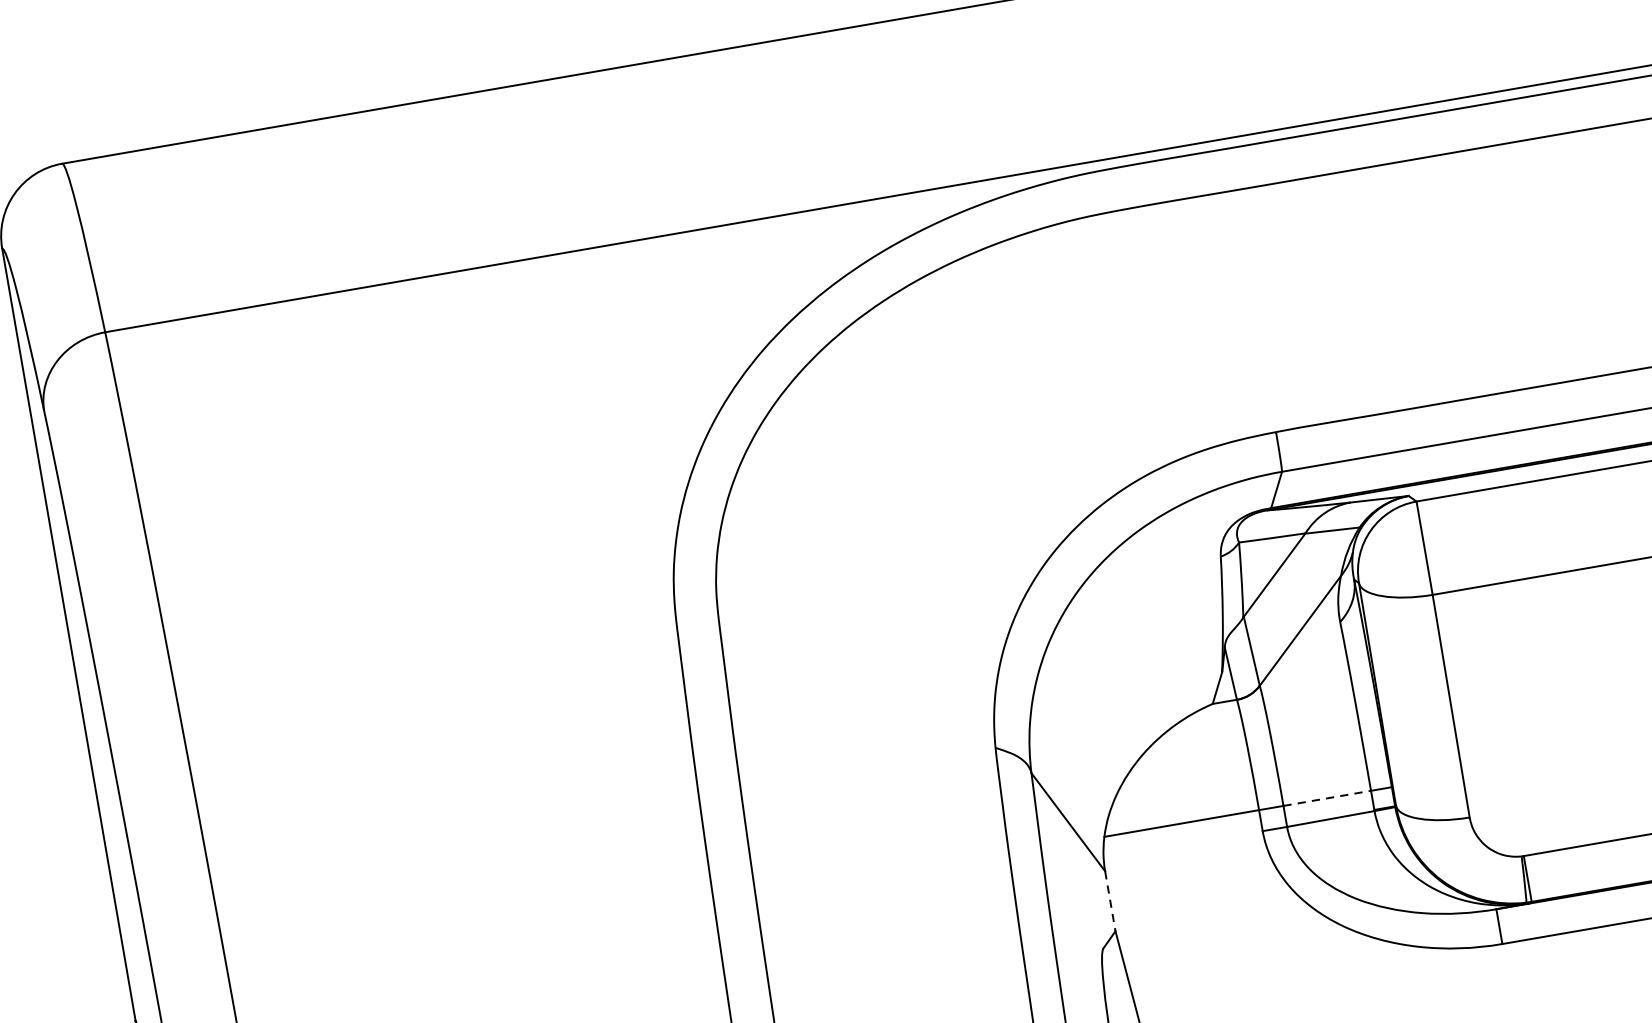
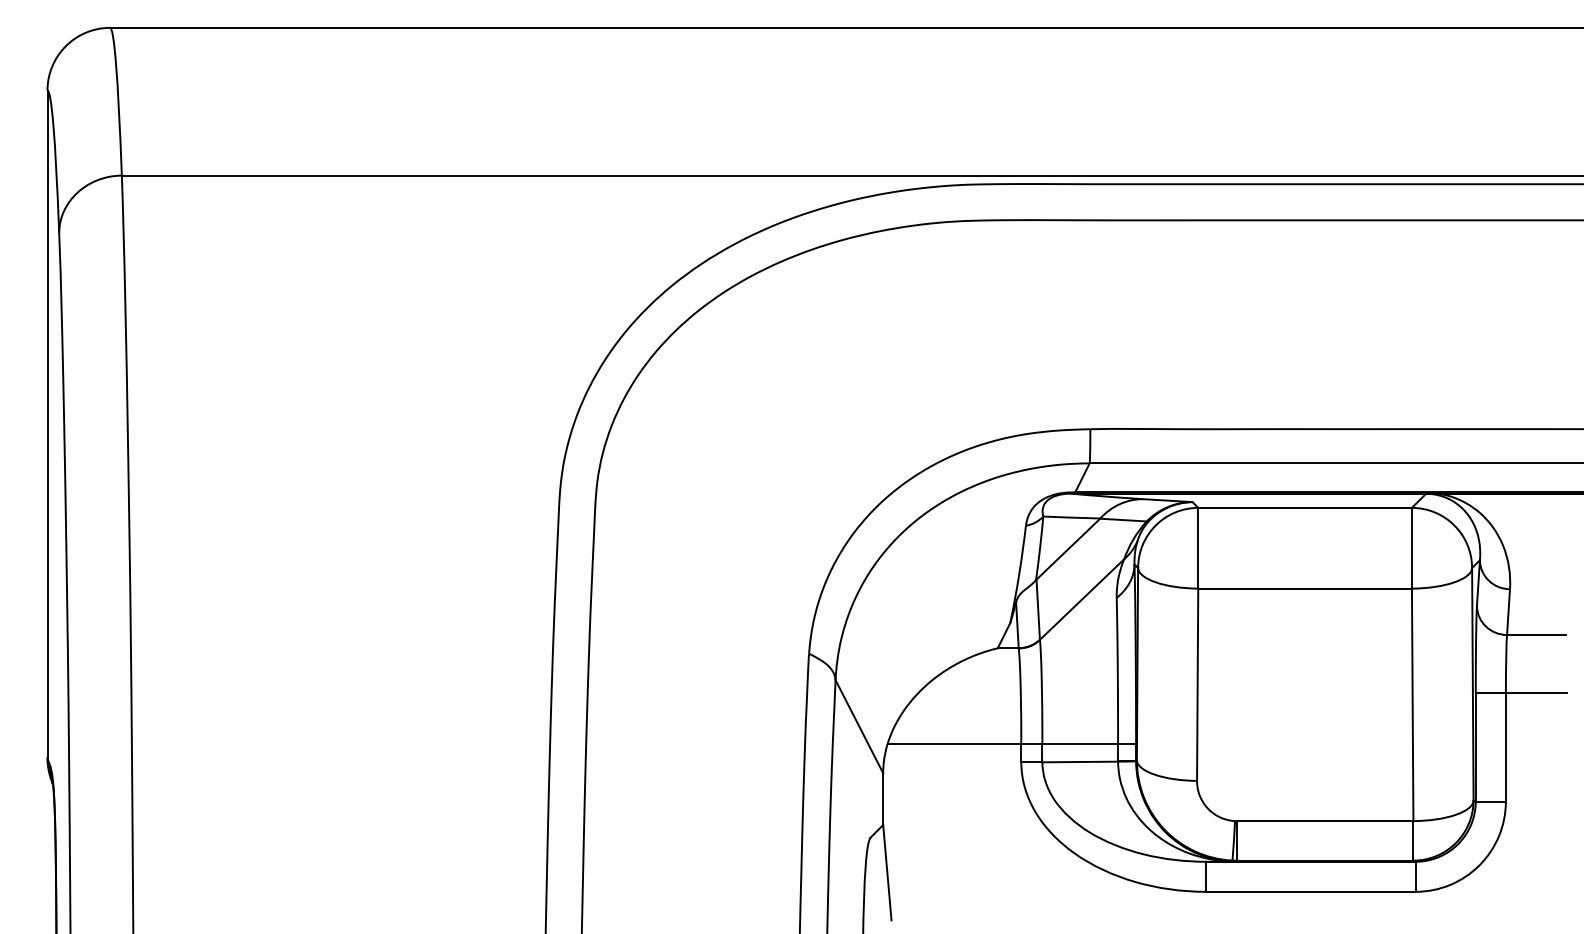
line: (1327, 798) -> (1080, 744), dashed -> solid
line: (1110, 901) -> (883, 799), dashed -> solid

